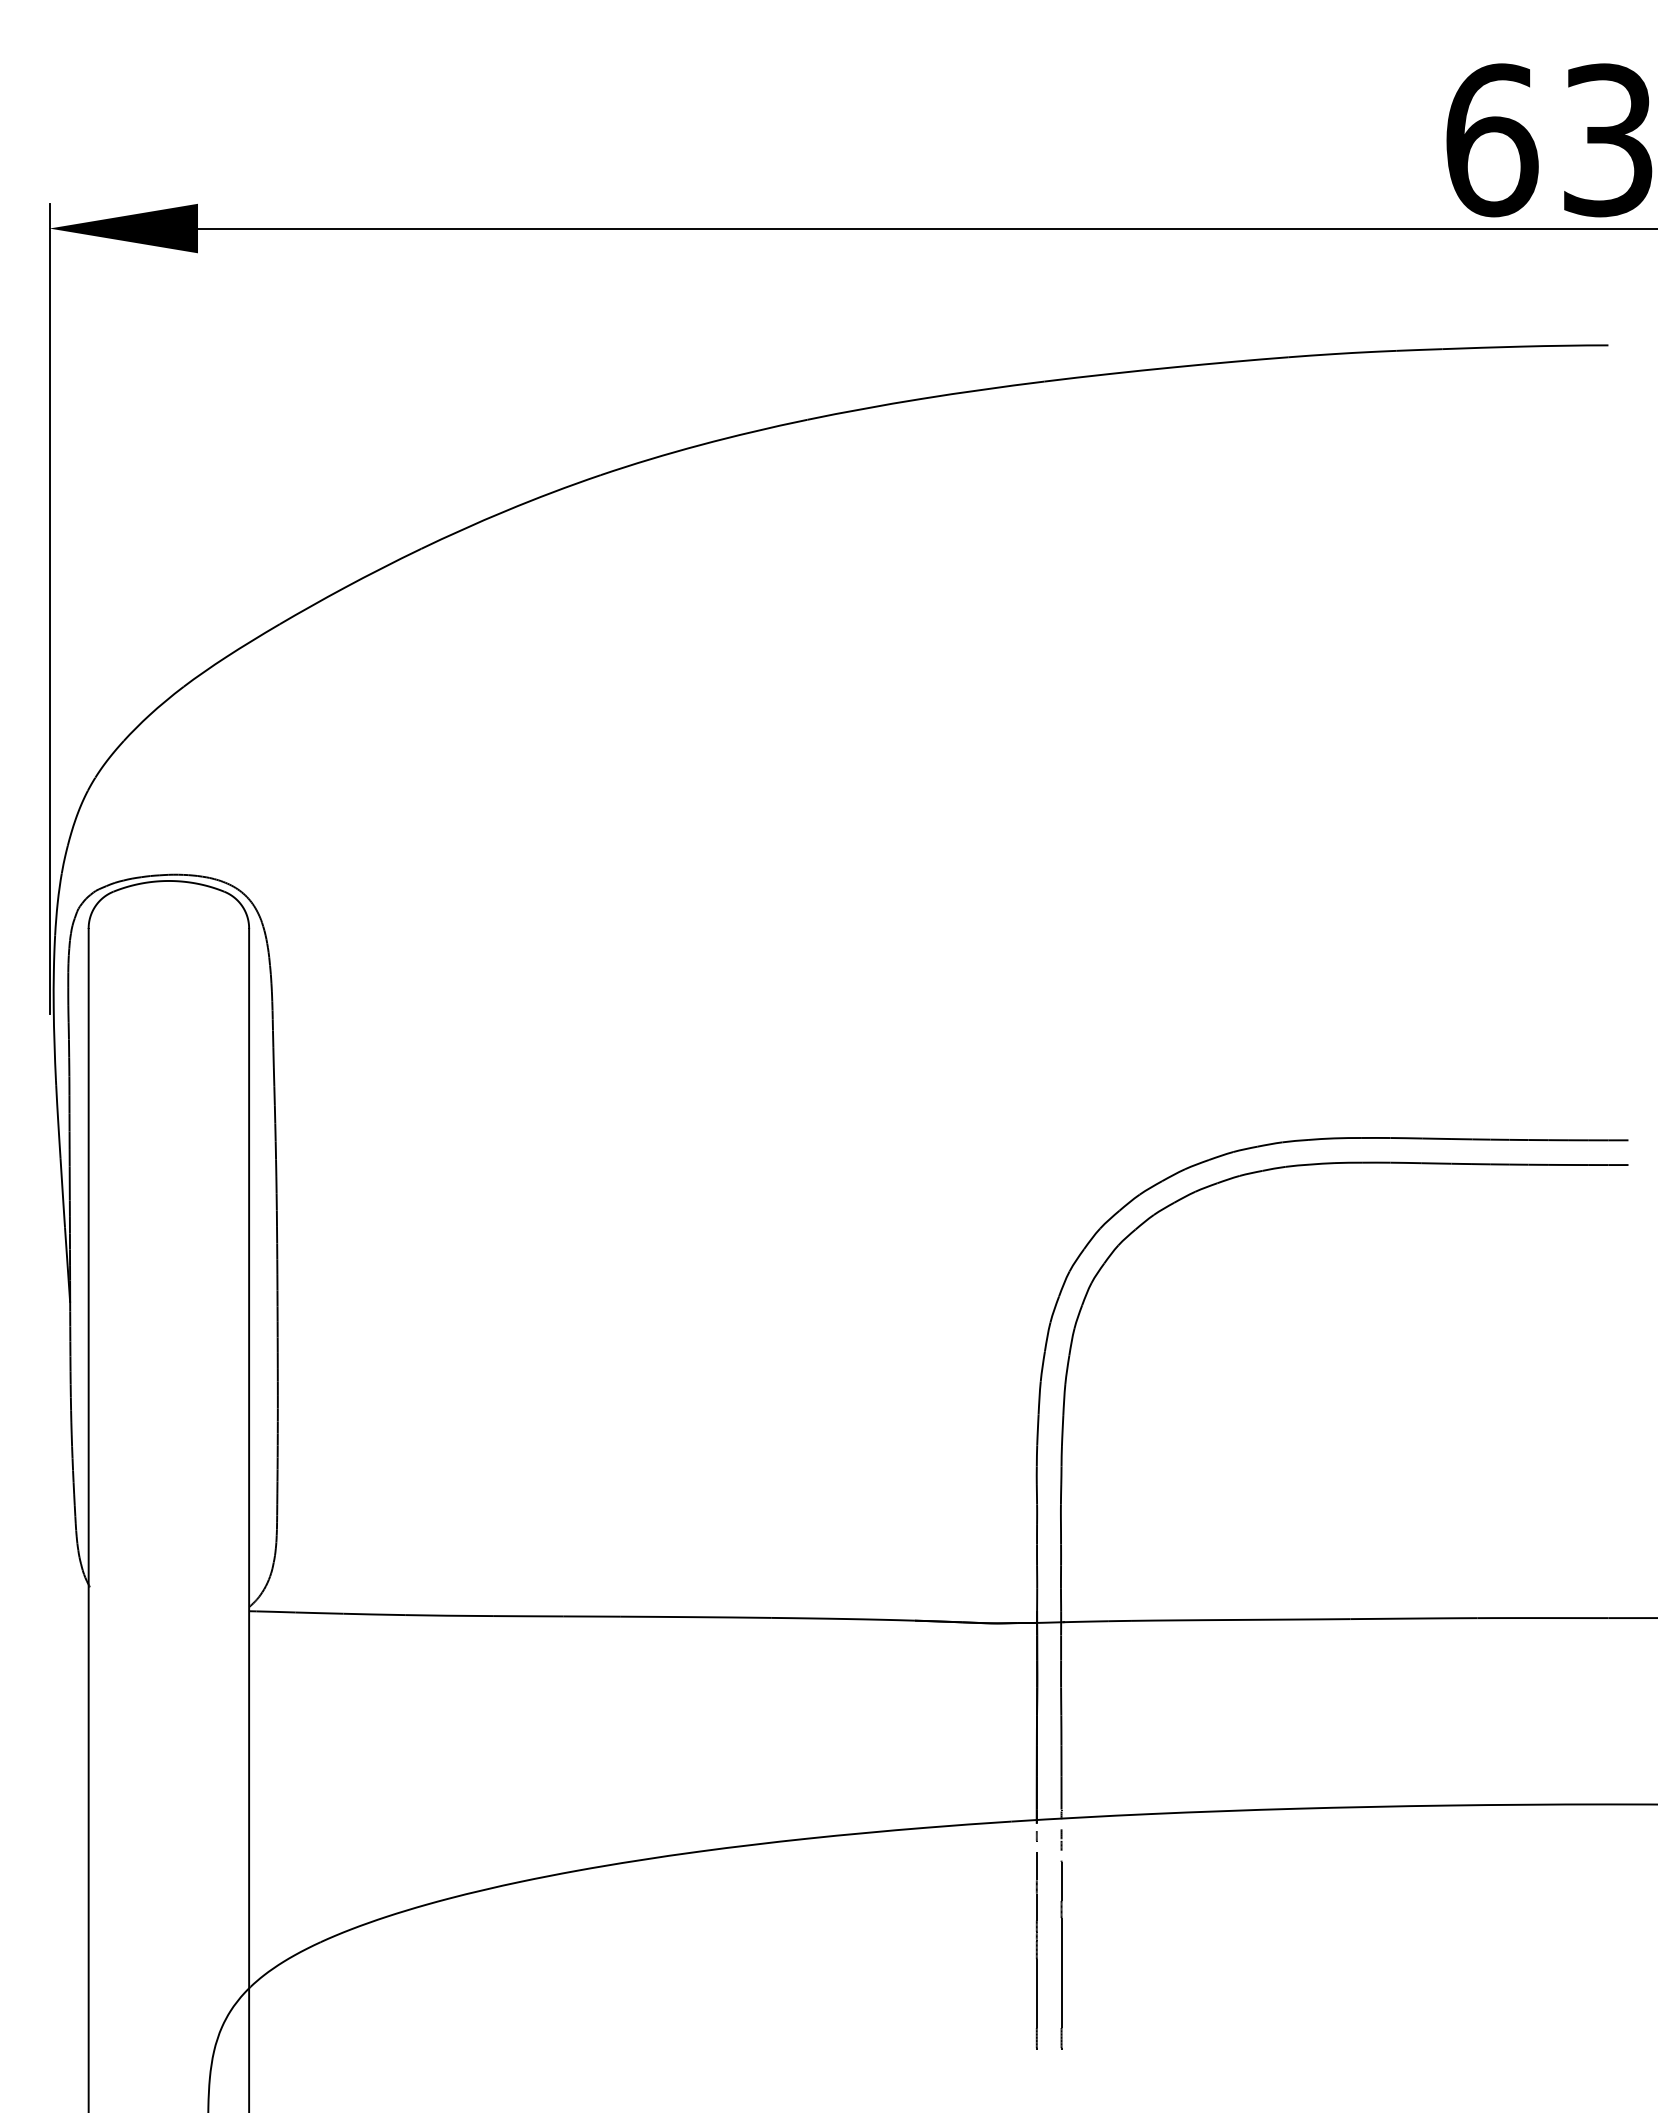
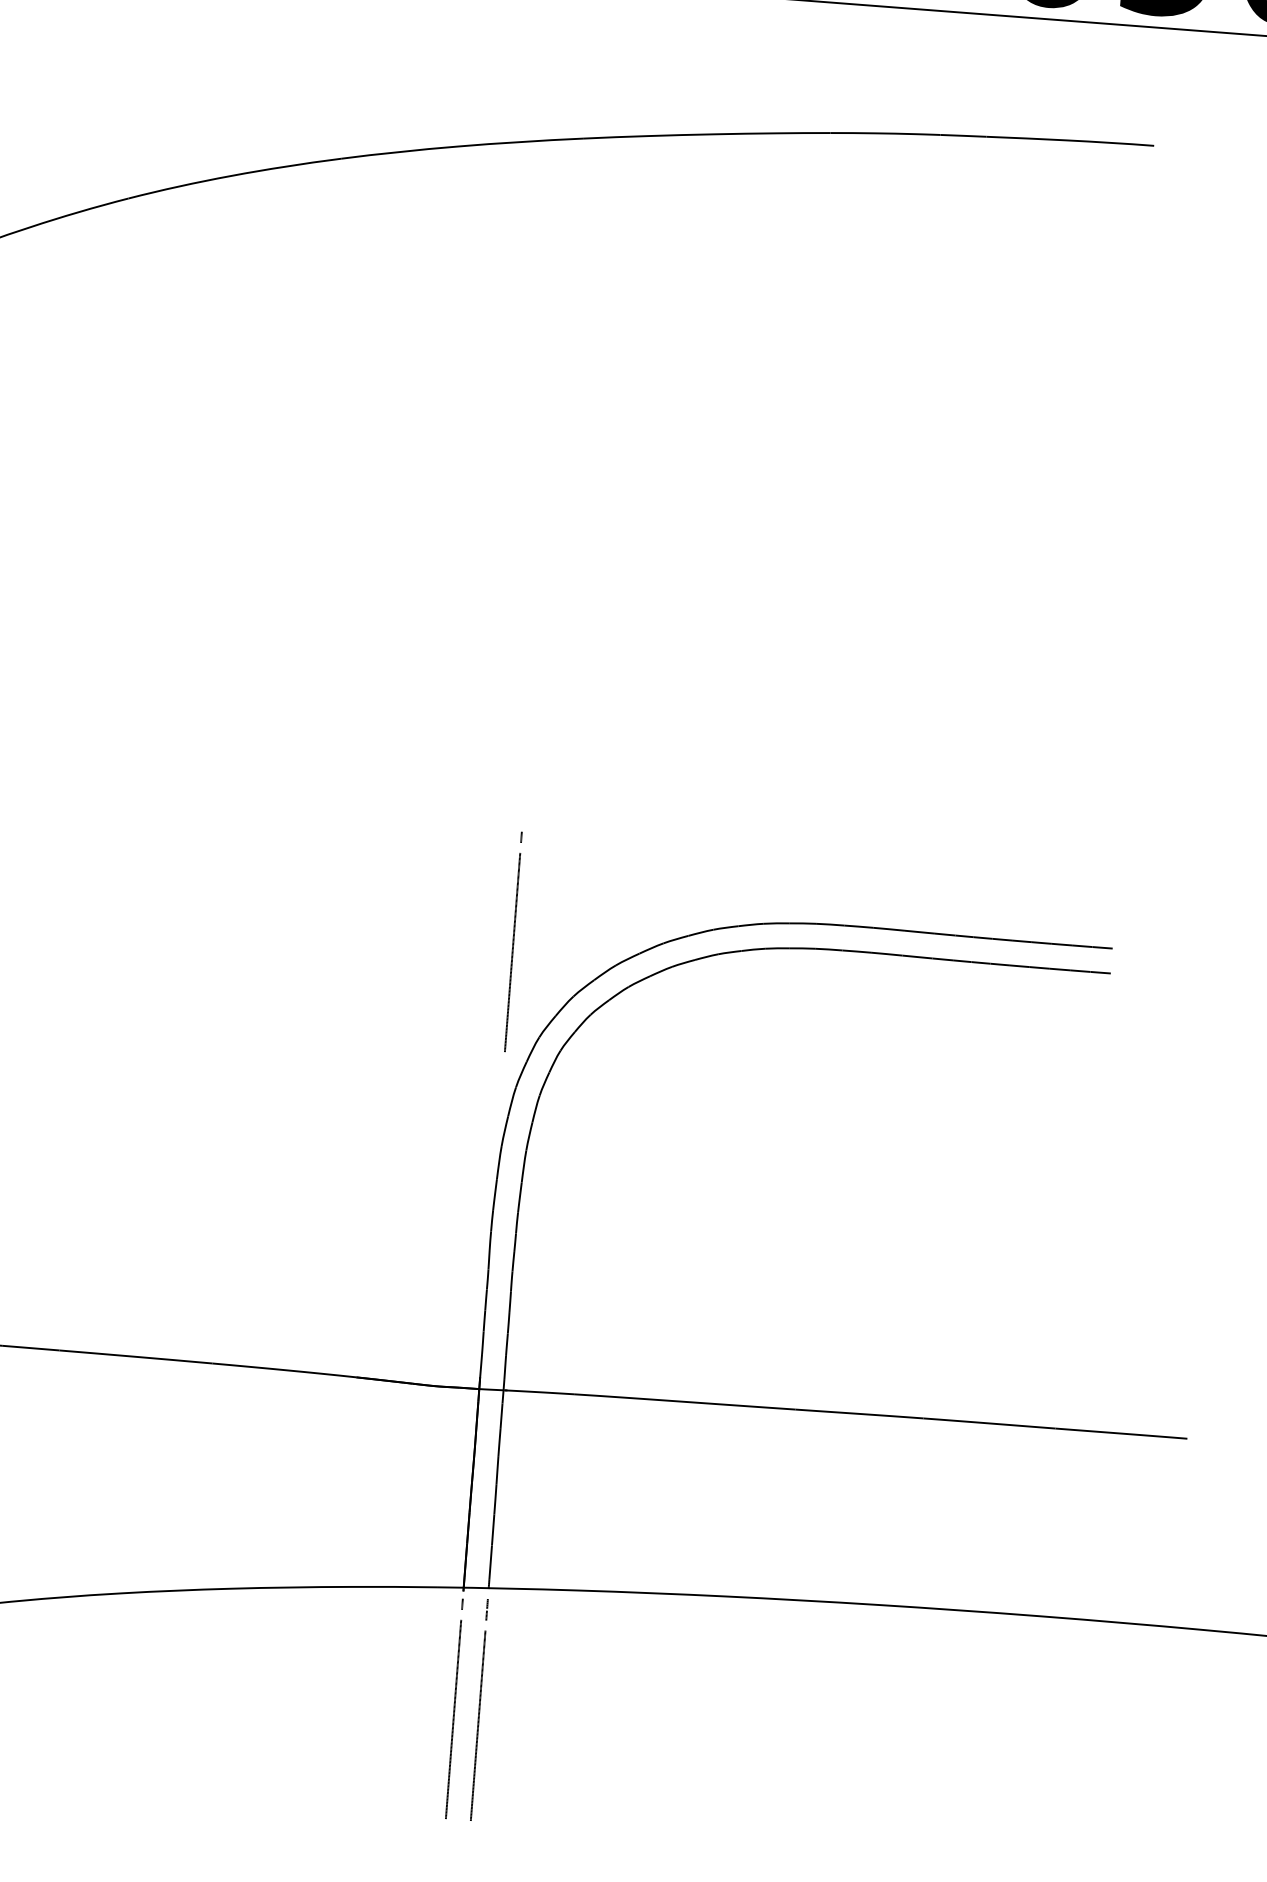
line: (1036, 1179) -> (513, 942), added

